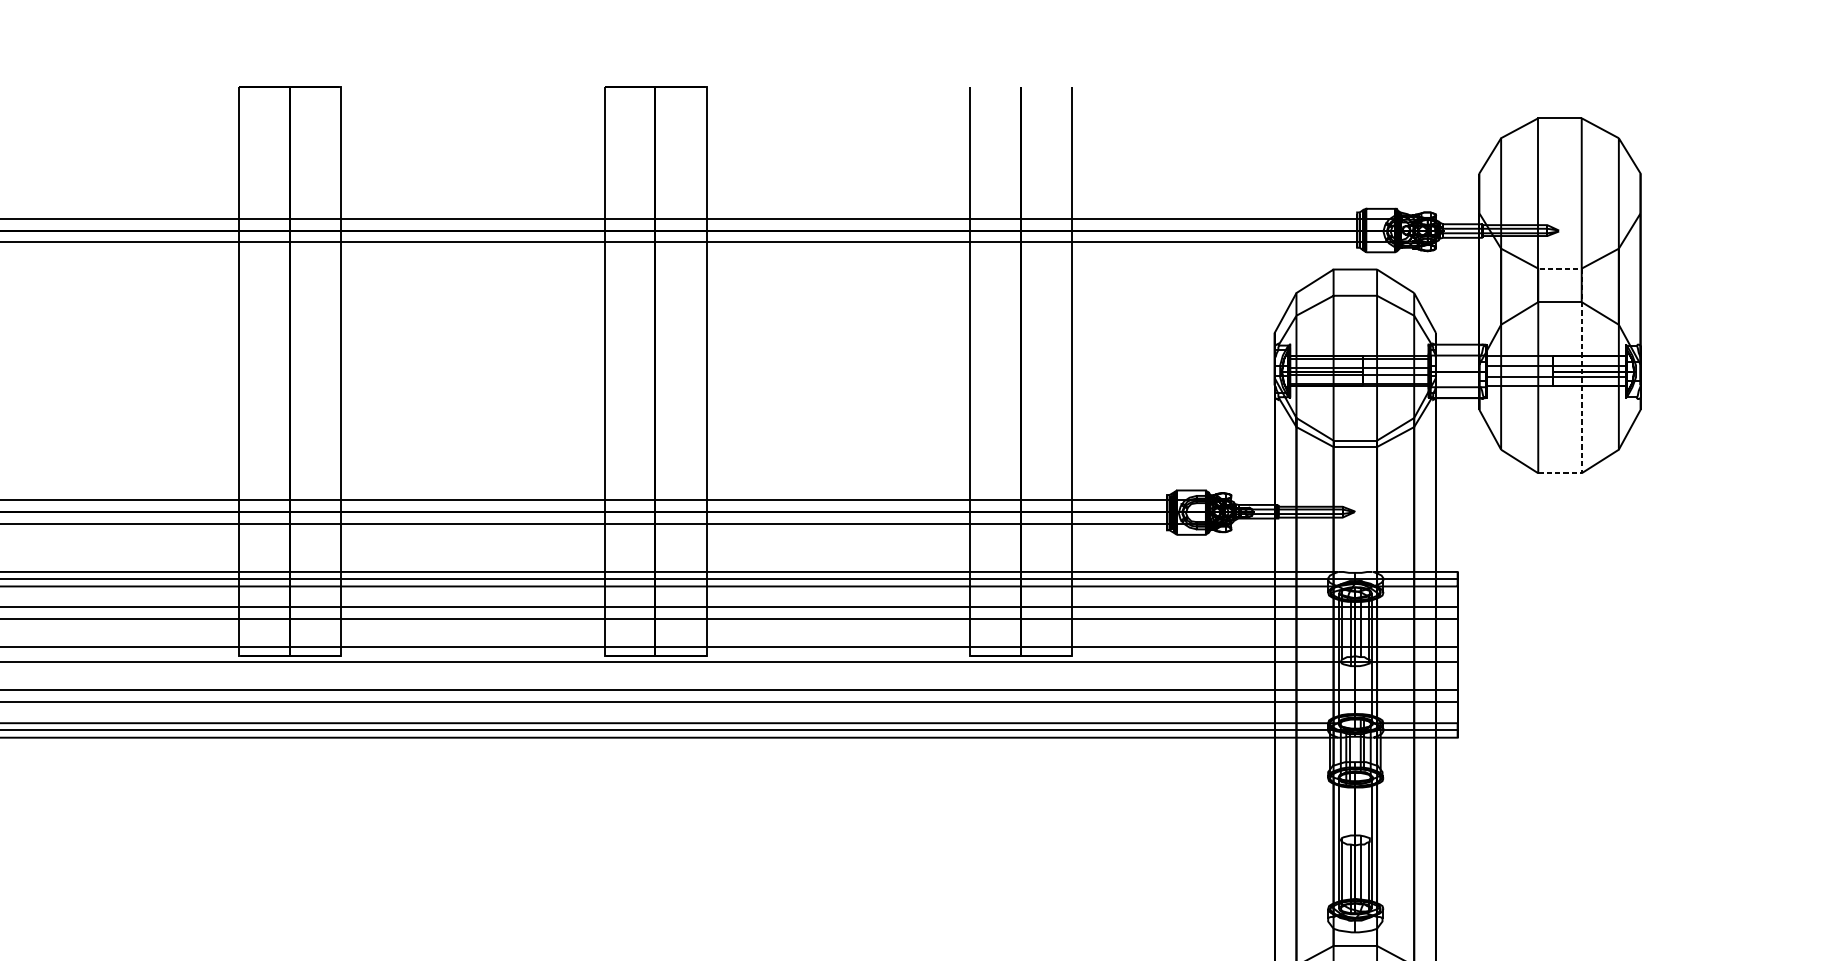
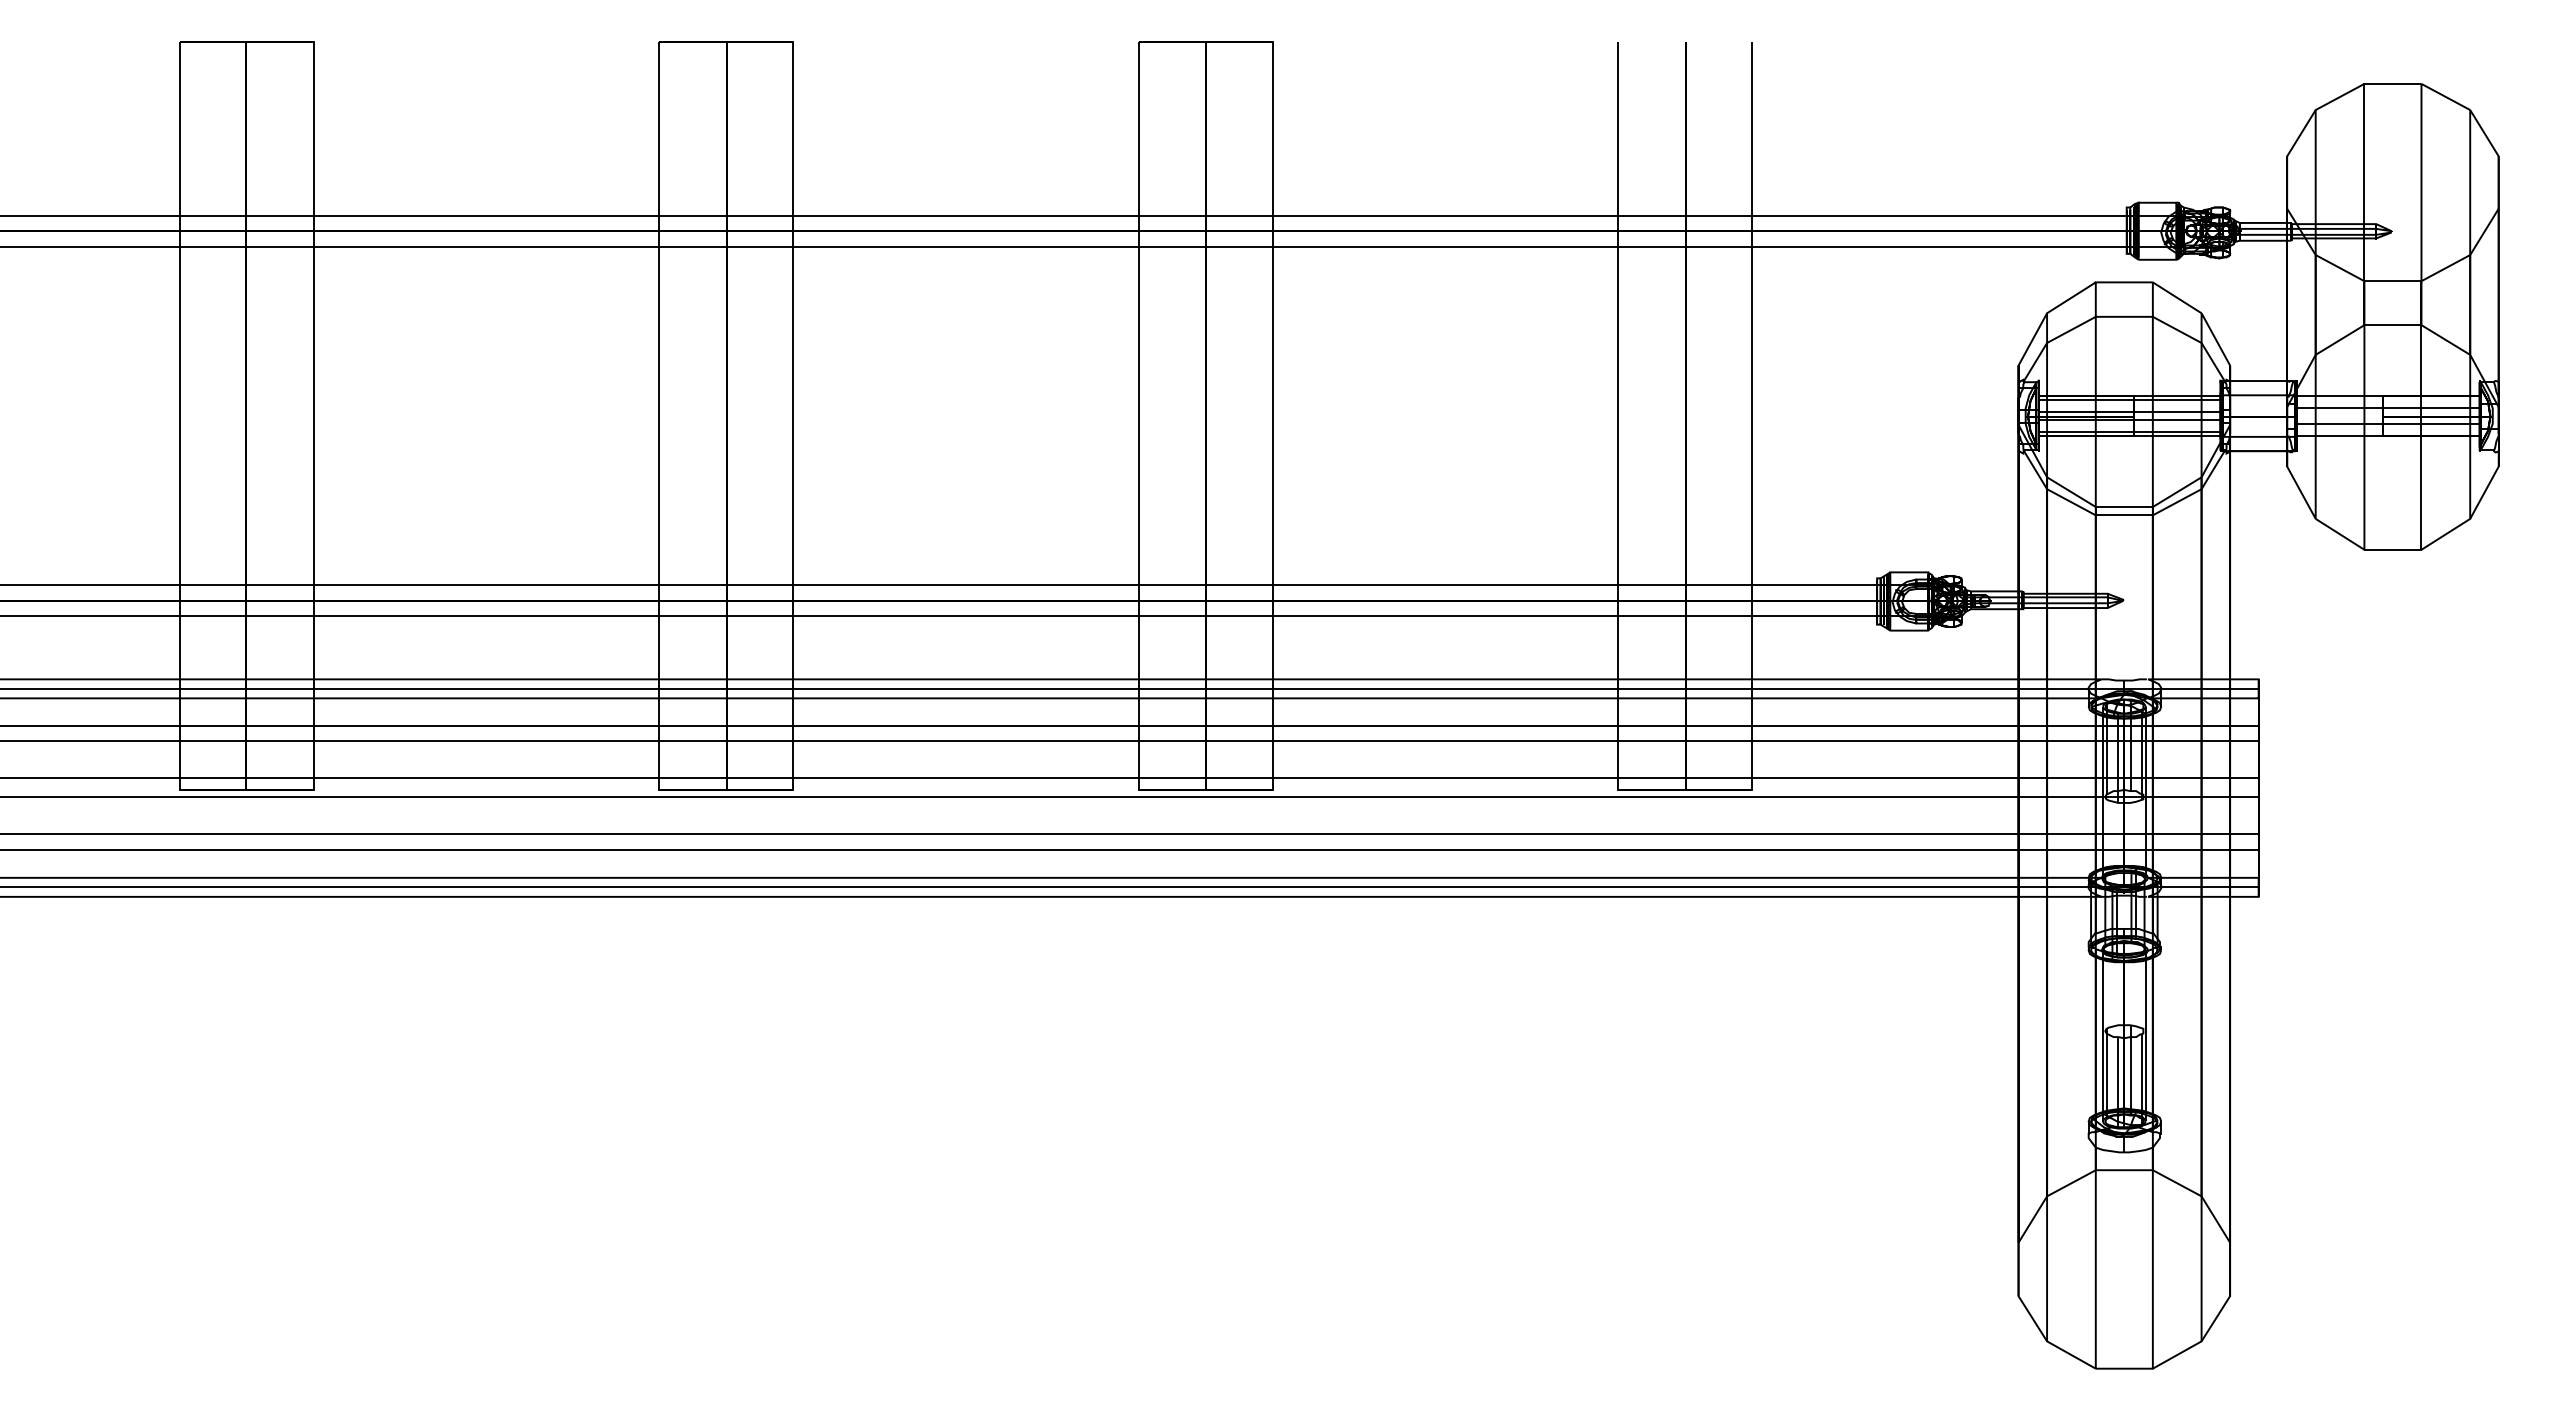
line: (1581, 370) -> (2421, 415), dashed -> solid

